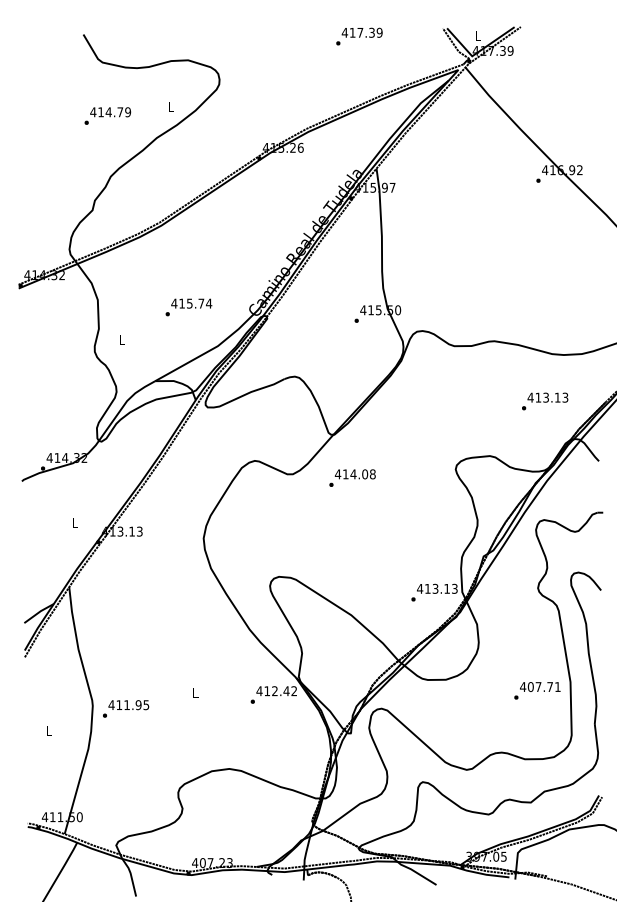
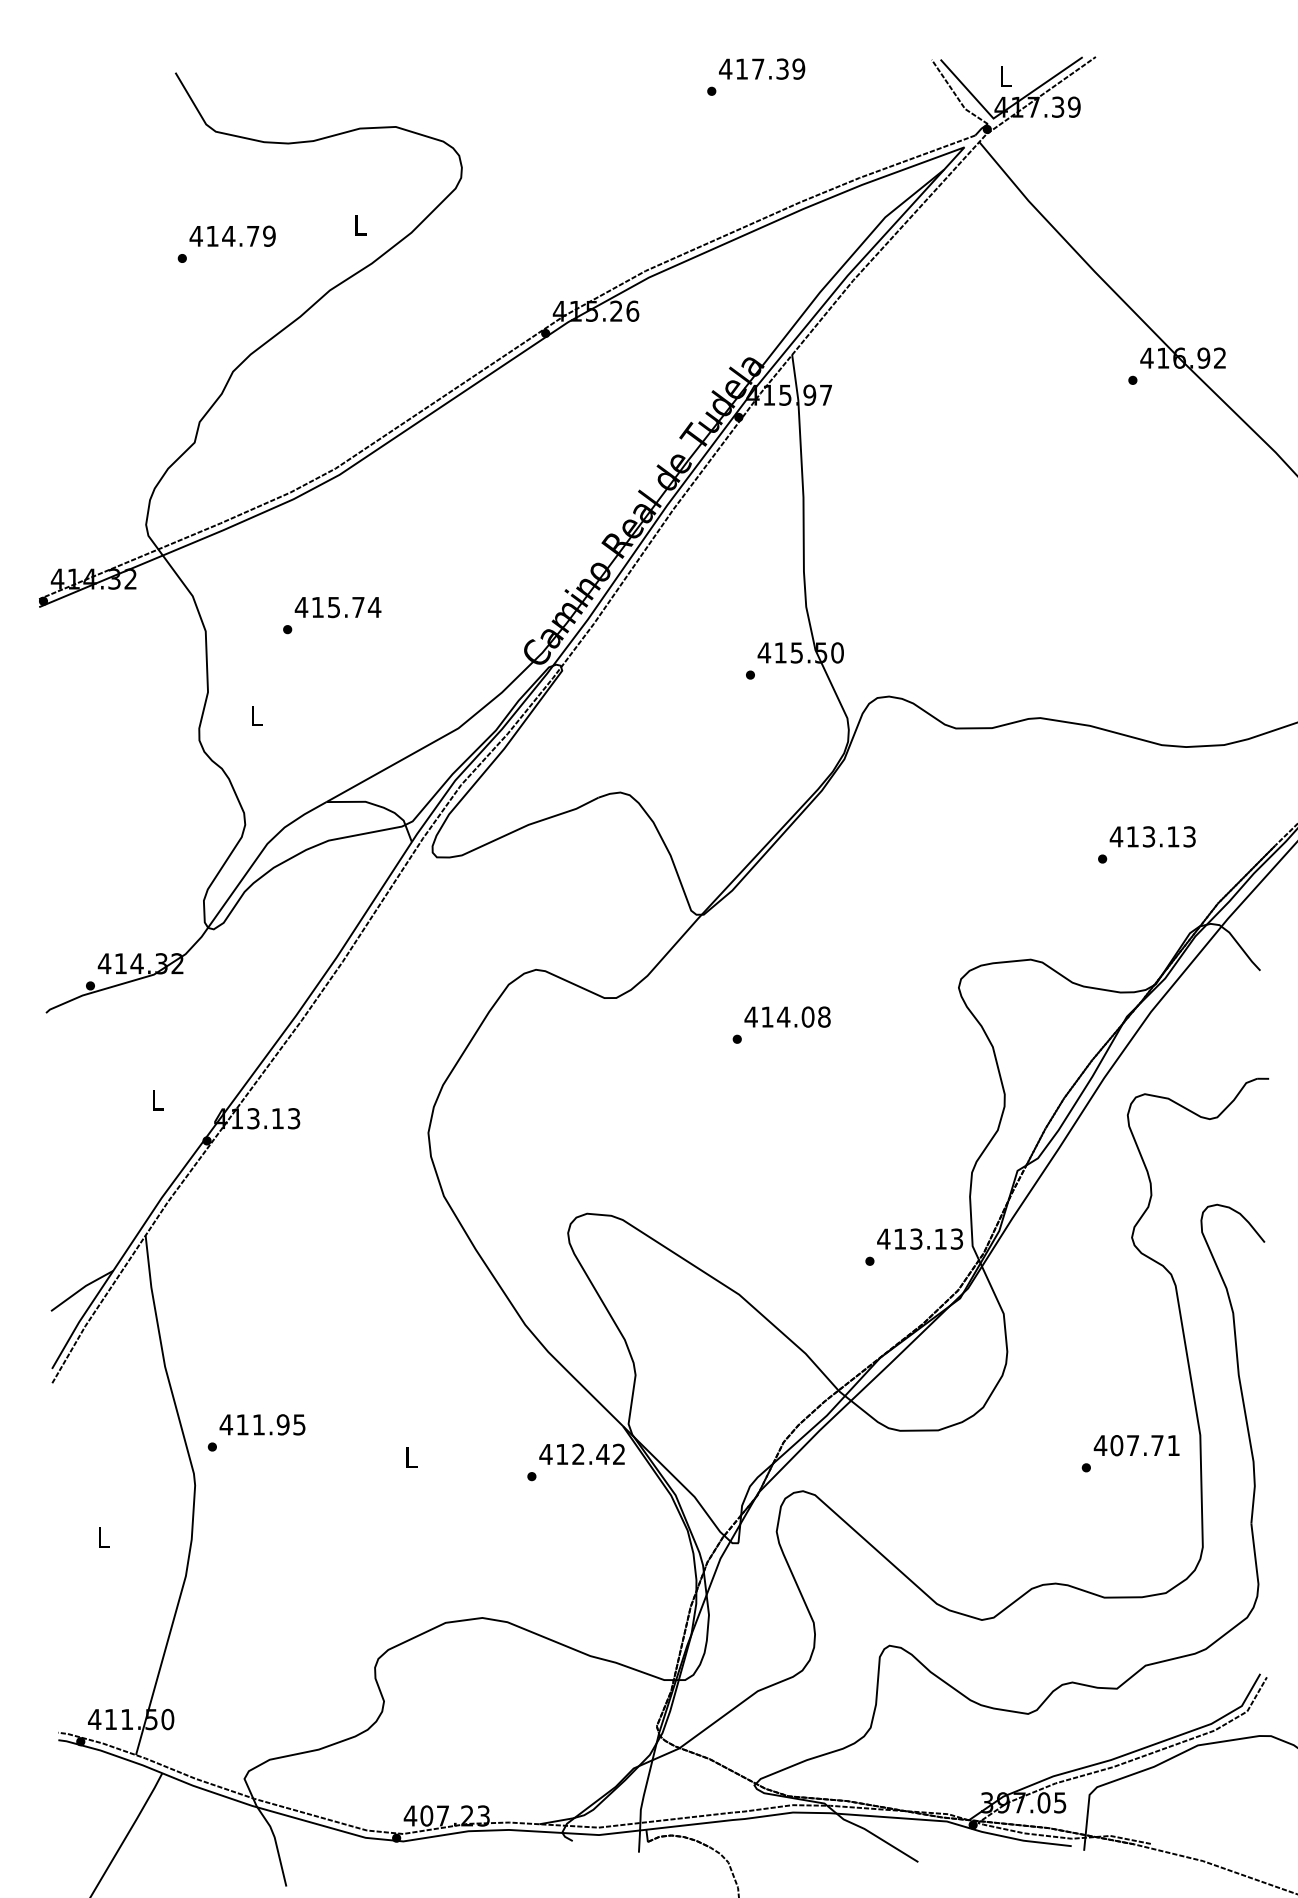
text: (188, 307) -> (331, 615), moved
text: (352, 477) -> (781, 1023), moved
text: (126, 708) -> (257, 1431), moved

